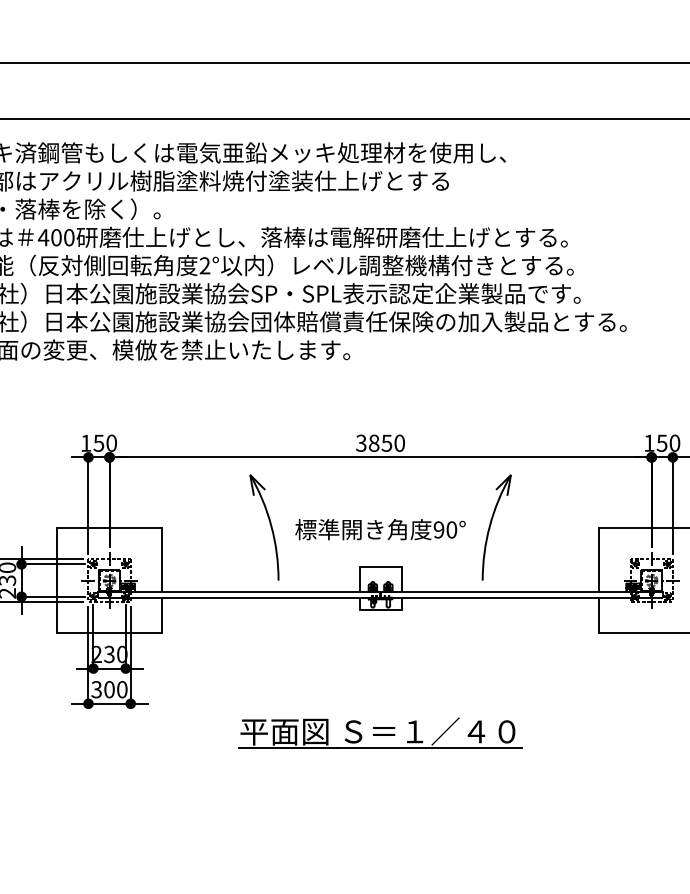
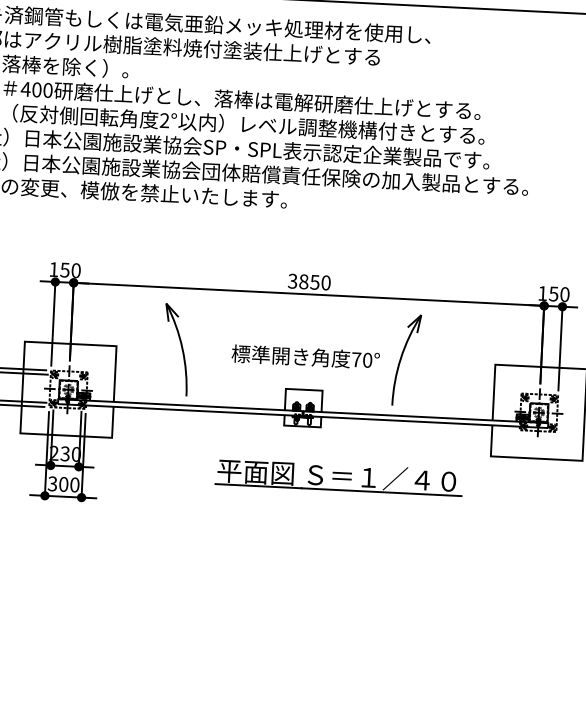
part: (264, 527) -> (176, 349), moved
text: (438, 529) -> (356, 359), 90° -> 70°
part: (380, 732) -> (339, 476), moved

